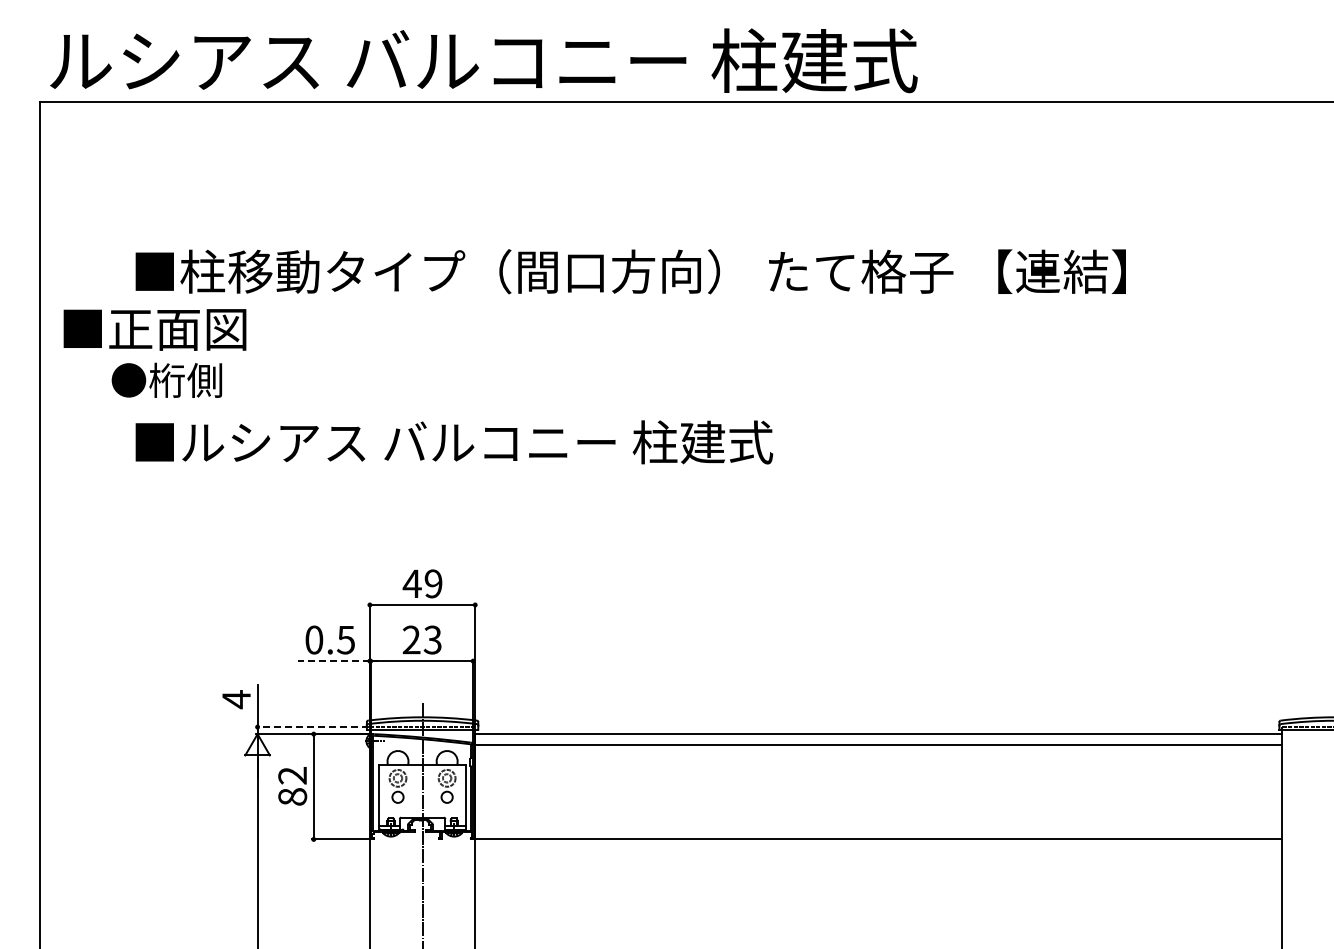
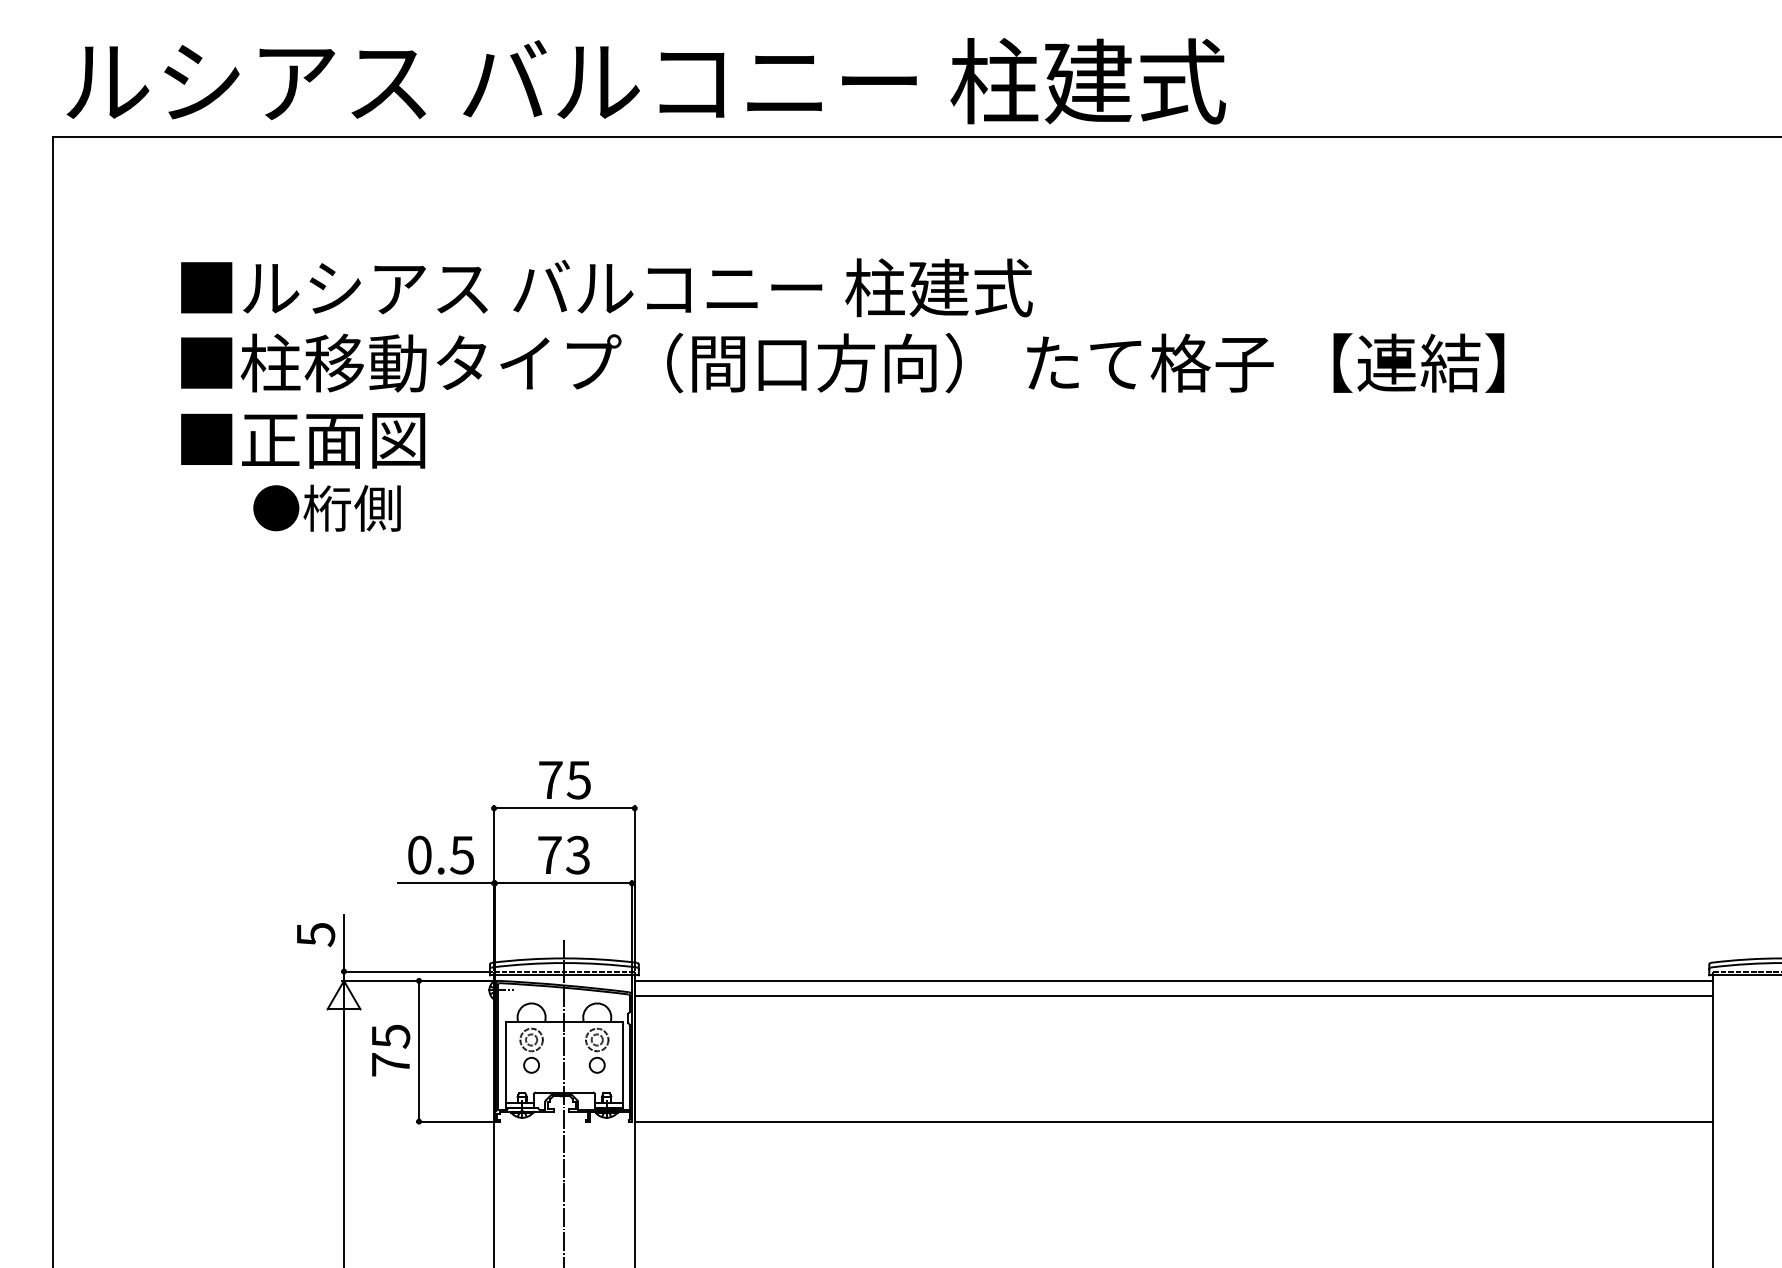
text: (154, 329) -> (302, 440), moved
text: (166, 379) -> (326, 507), moved
text: (454, 442) -> (607, 287), moved
text: (422, 583) -> (564, 779), 49 -> 75
text: (411, 639) -> (549, 854), 23 -> 73
line: (334, 661) -> (446, 883), dashed -> solid
text: (236, 699) -> (315, 934), 4 -> 5
line: (311, 727) -> (416, 972), dashed -> solid
text: (292, 786) -> (390, 1050), 82 -> 75

